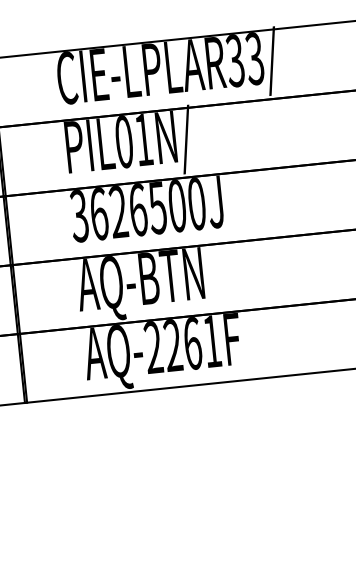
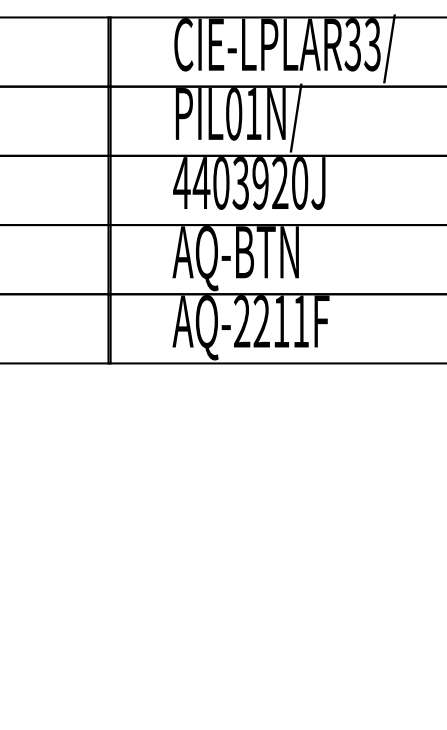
text: (127, 211) -> (230, 183), 3626500J -> 4403920J
text: (192, 343) -> (281, 321), AQ-2261F -> AQ-2211F

